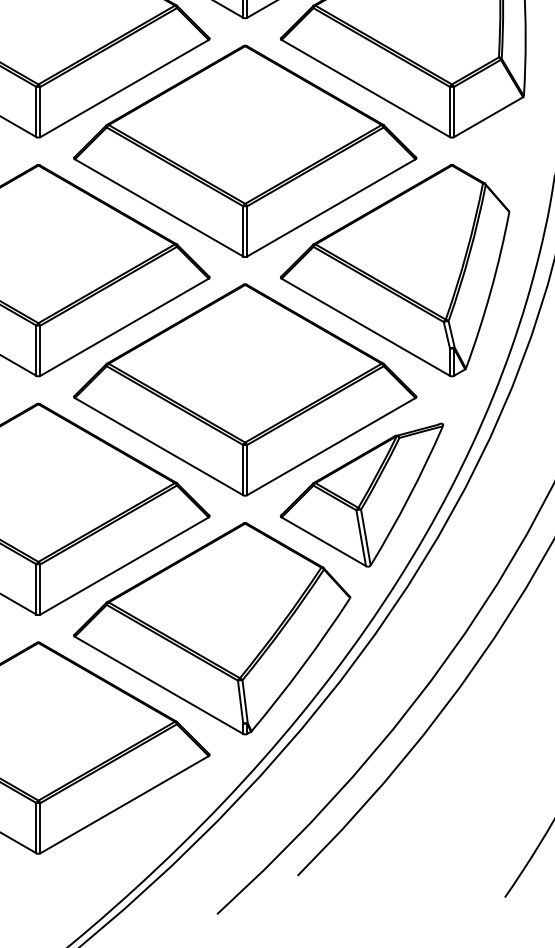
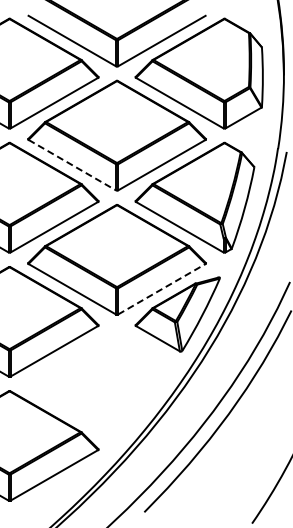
line: (159, 208) -> (72, 165), solid -> dashed
line: (330, 447) -> (161, 289), solid -> dashed
part: (211, 627) -> (99, 383), removed

